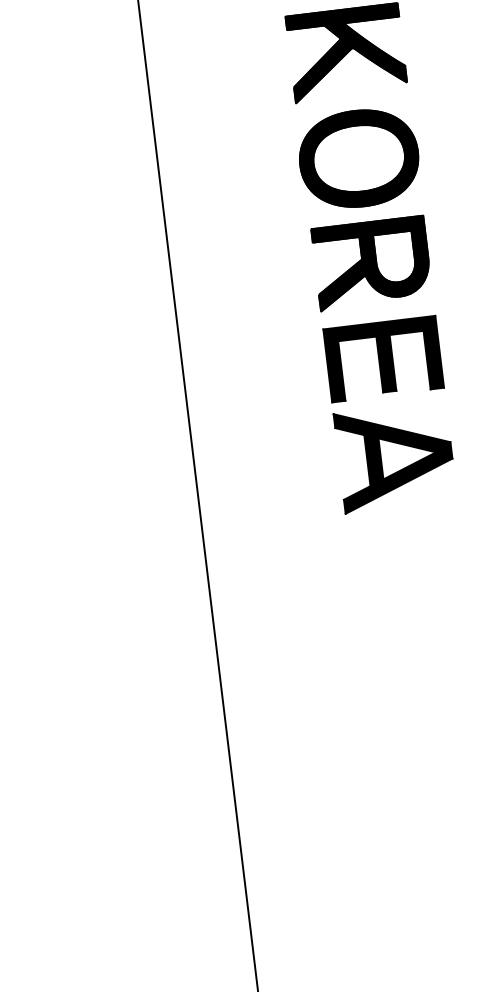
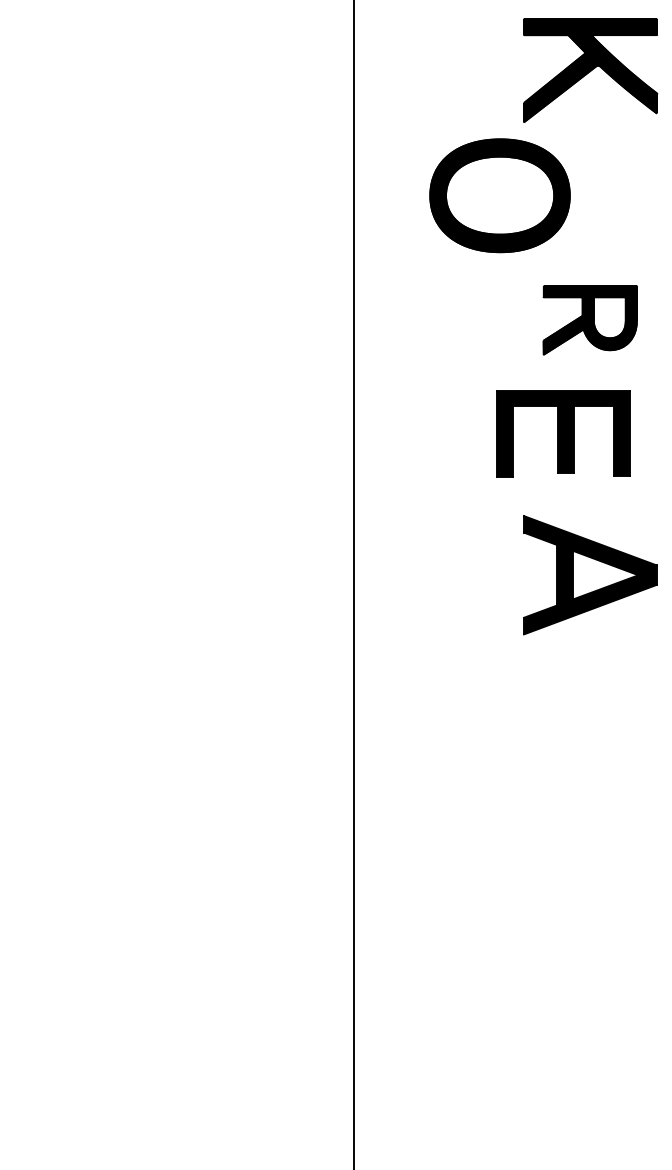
part: (358, 158) -> (499, 195), moved
part: (371, 263) -> (589, 320), size x0.7
part: (383, 358) -> (563, 433), moved
part: (395, 457) -> (590, 575), moved

